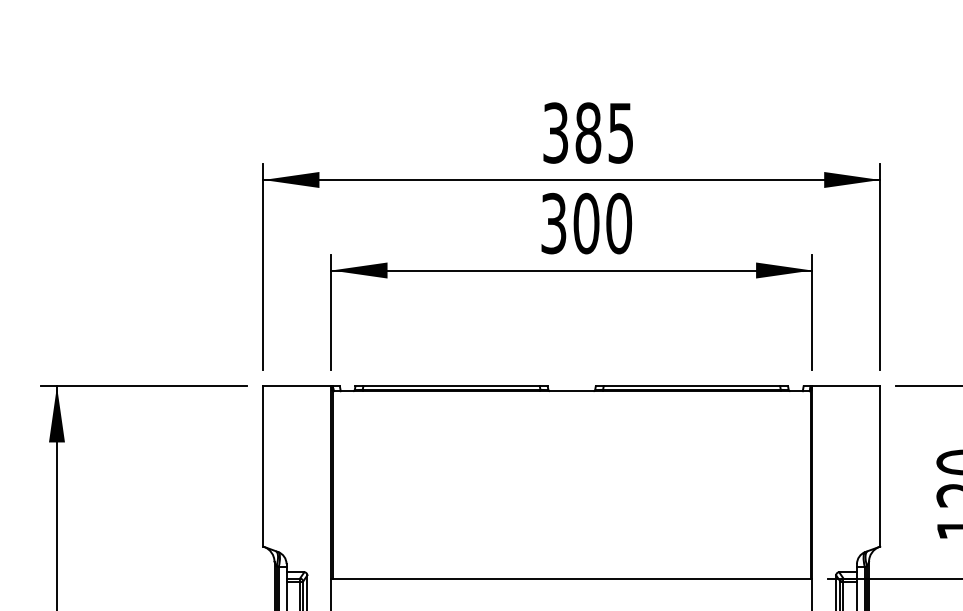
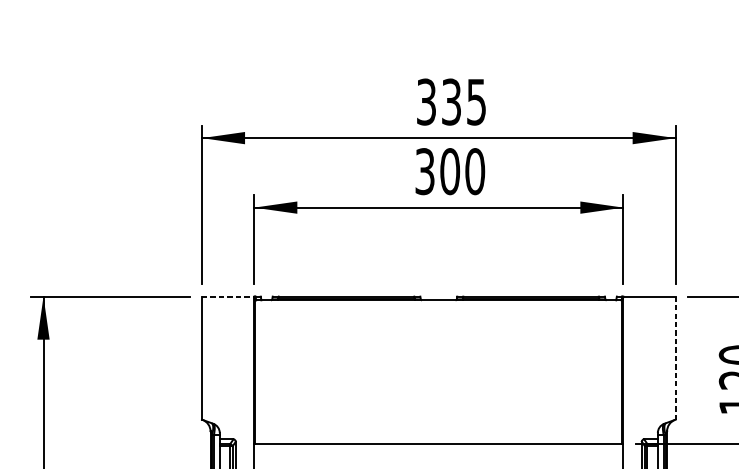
text: (588, 132) -> (451, 101), 385 -> 335
line: (297, 386) -> (228, 296), solid -> dashed
line: (880, 467) -> (675, 358), solid -> dashed

